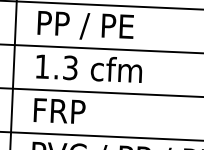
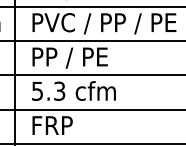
text: (42, 65) -> (37, 90), 1.3 -> 5.3

